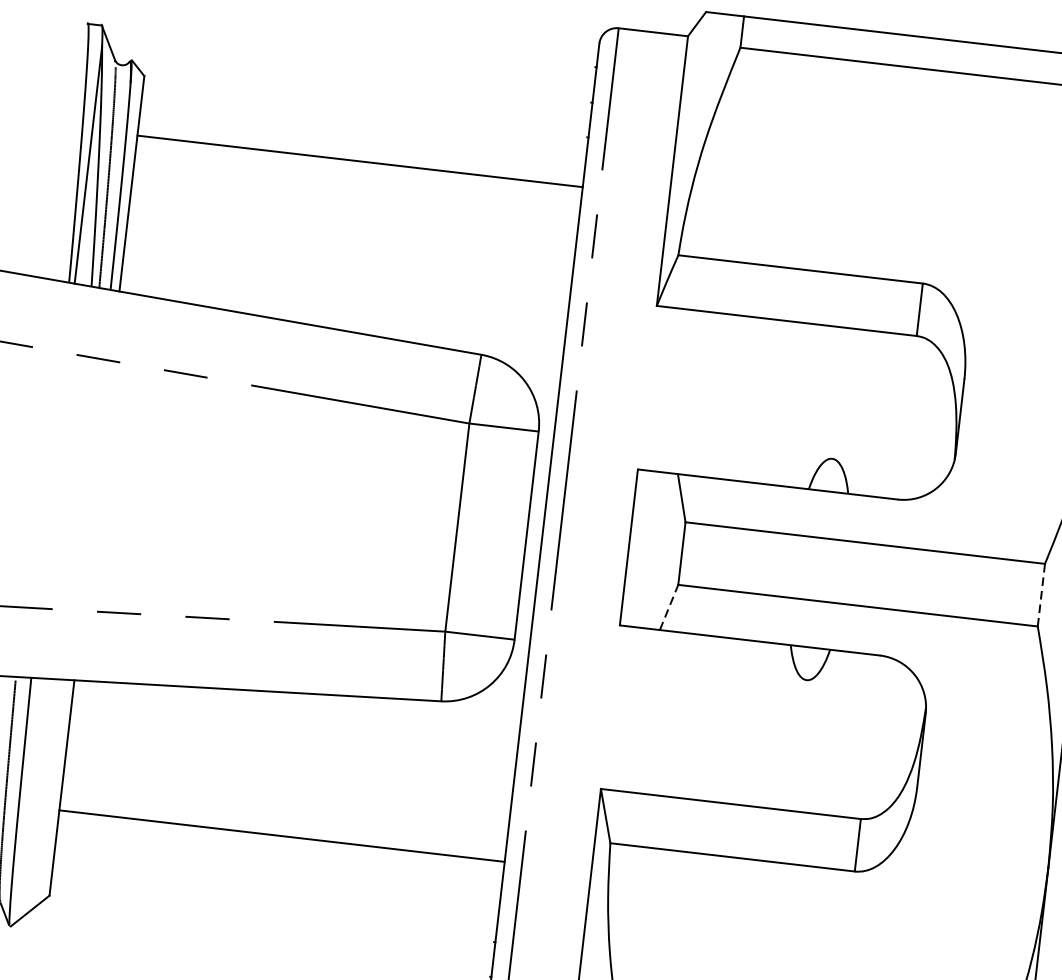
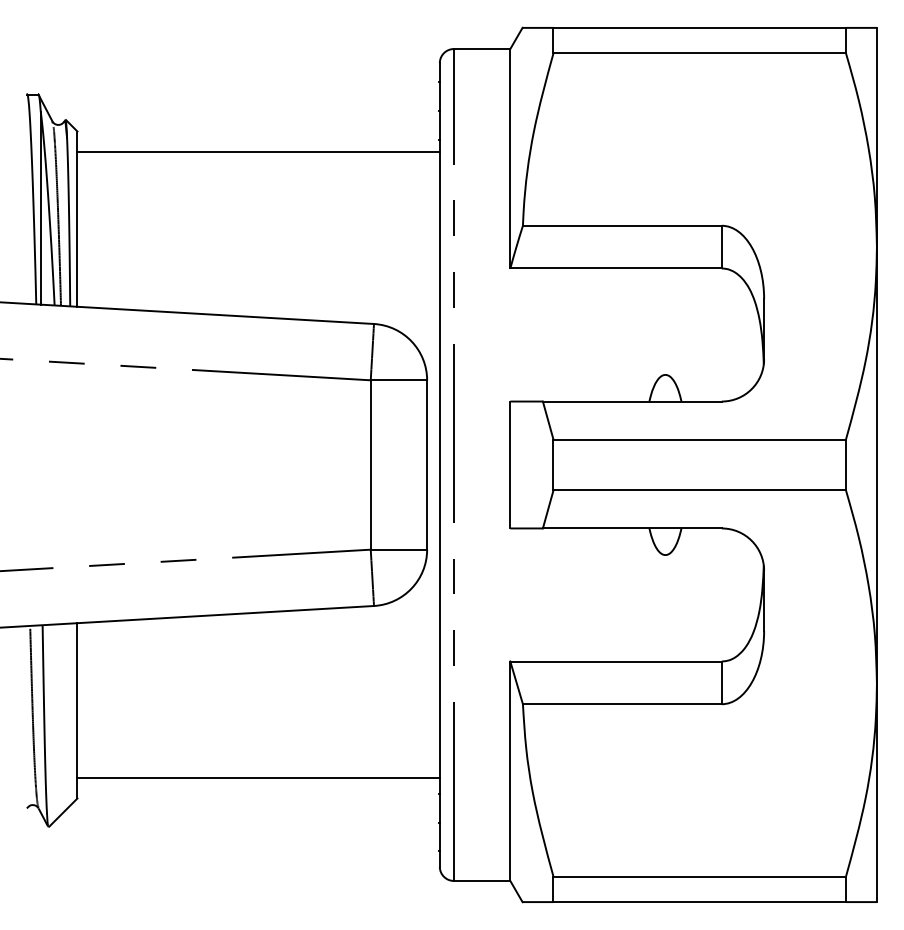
line: (360, 160) -> (258, 151), moved
line: (1041, 595) -> (846, 465), dashed -> solid
line: (669, 607) -> (548, 509), dashed -> solid
line: (281, 836) -> (258, 778), moved

